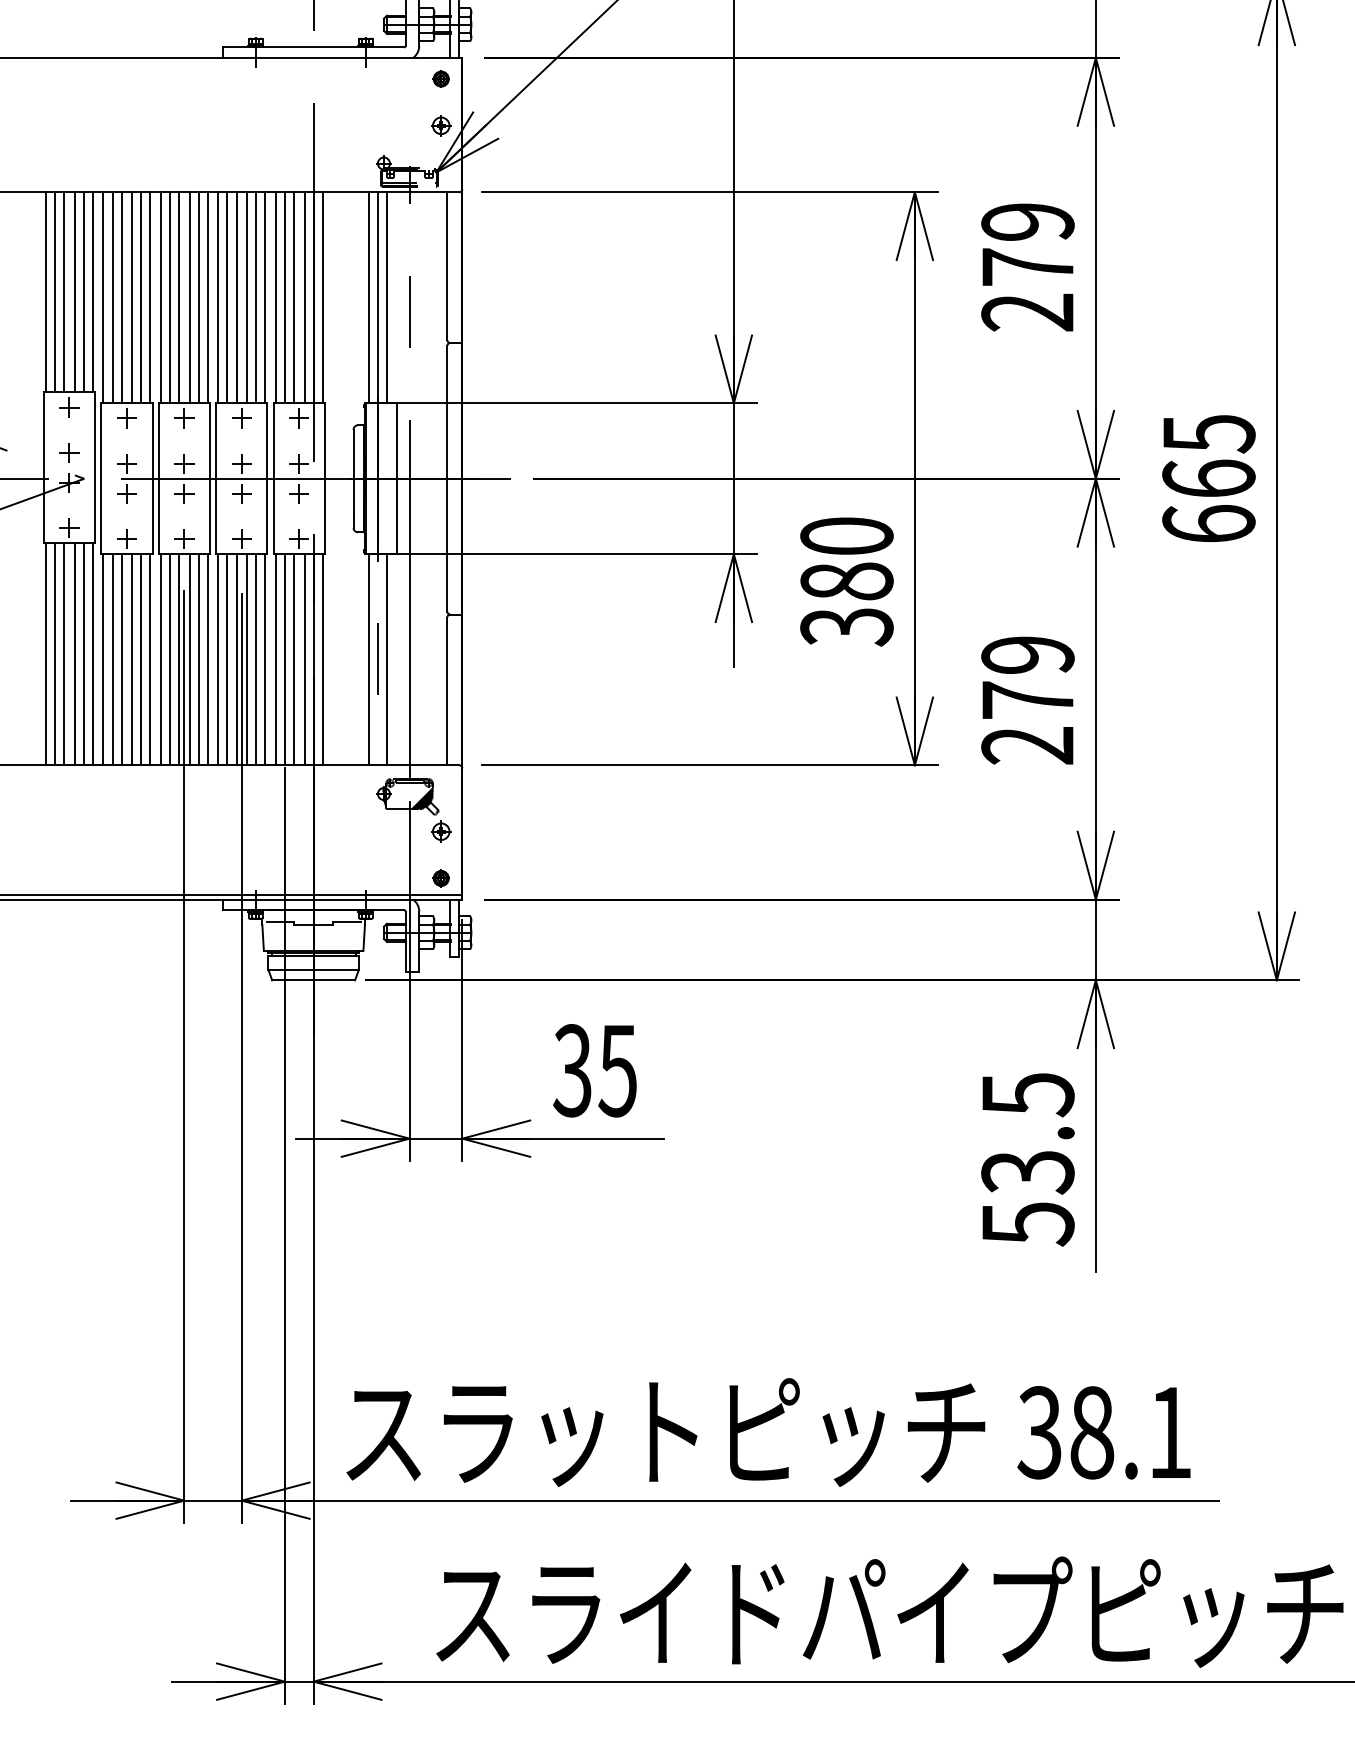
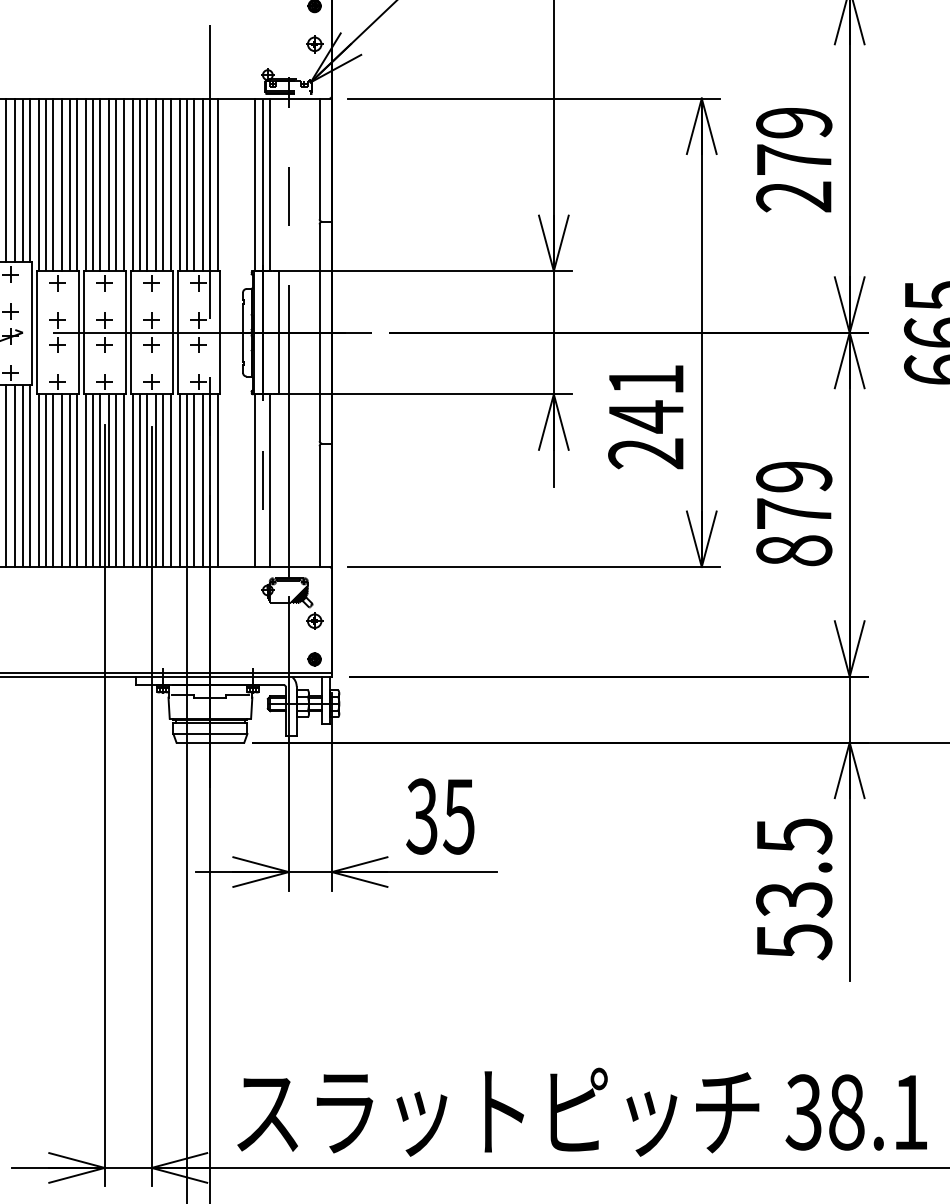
text: (846, 581) -> (645, 416), 380 -> 241
text: (1027, 745) -> (793, 550), 279 -> 879

